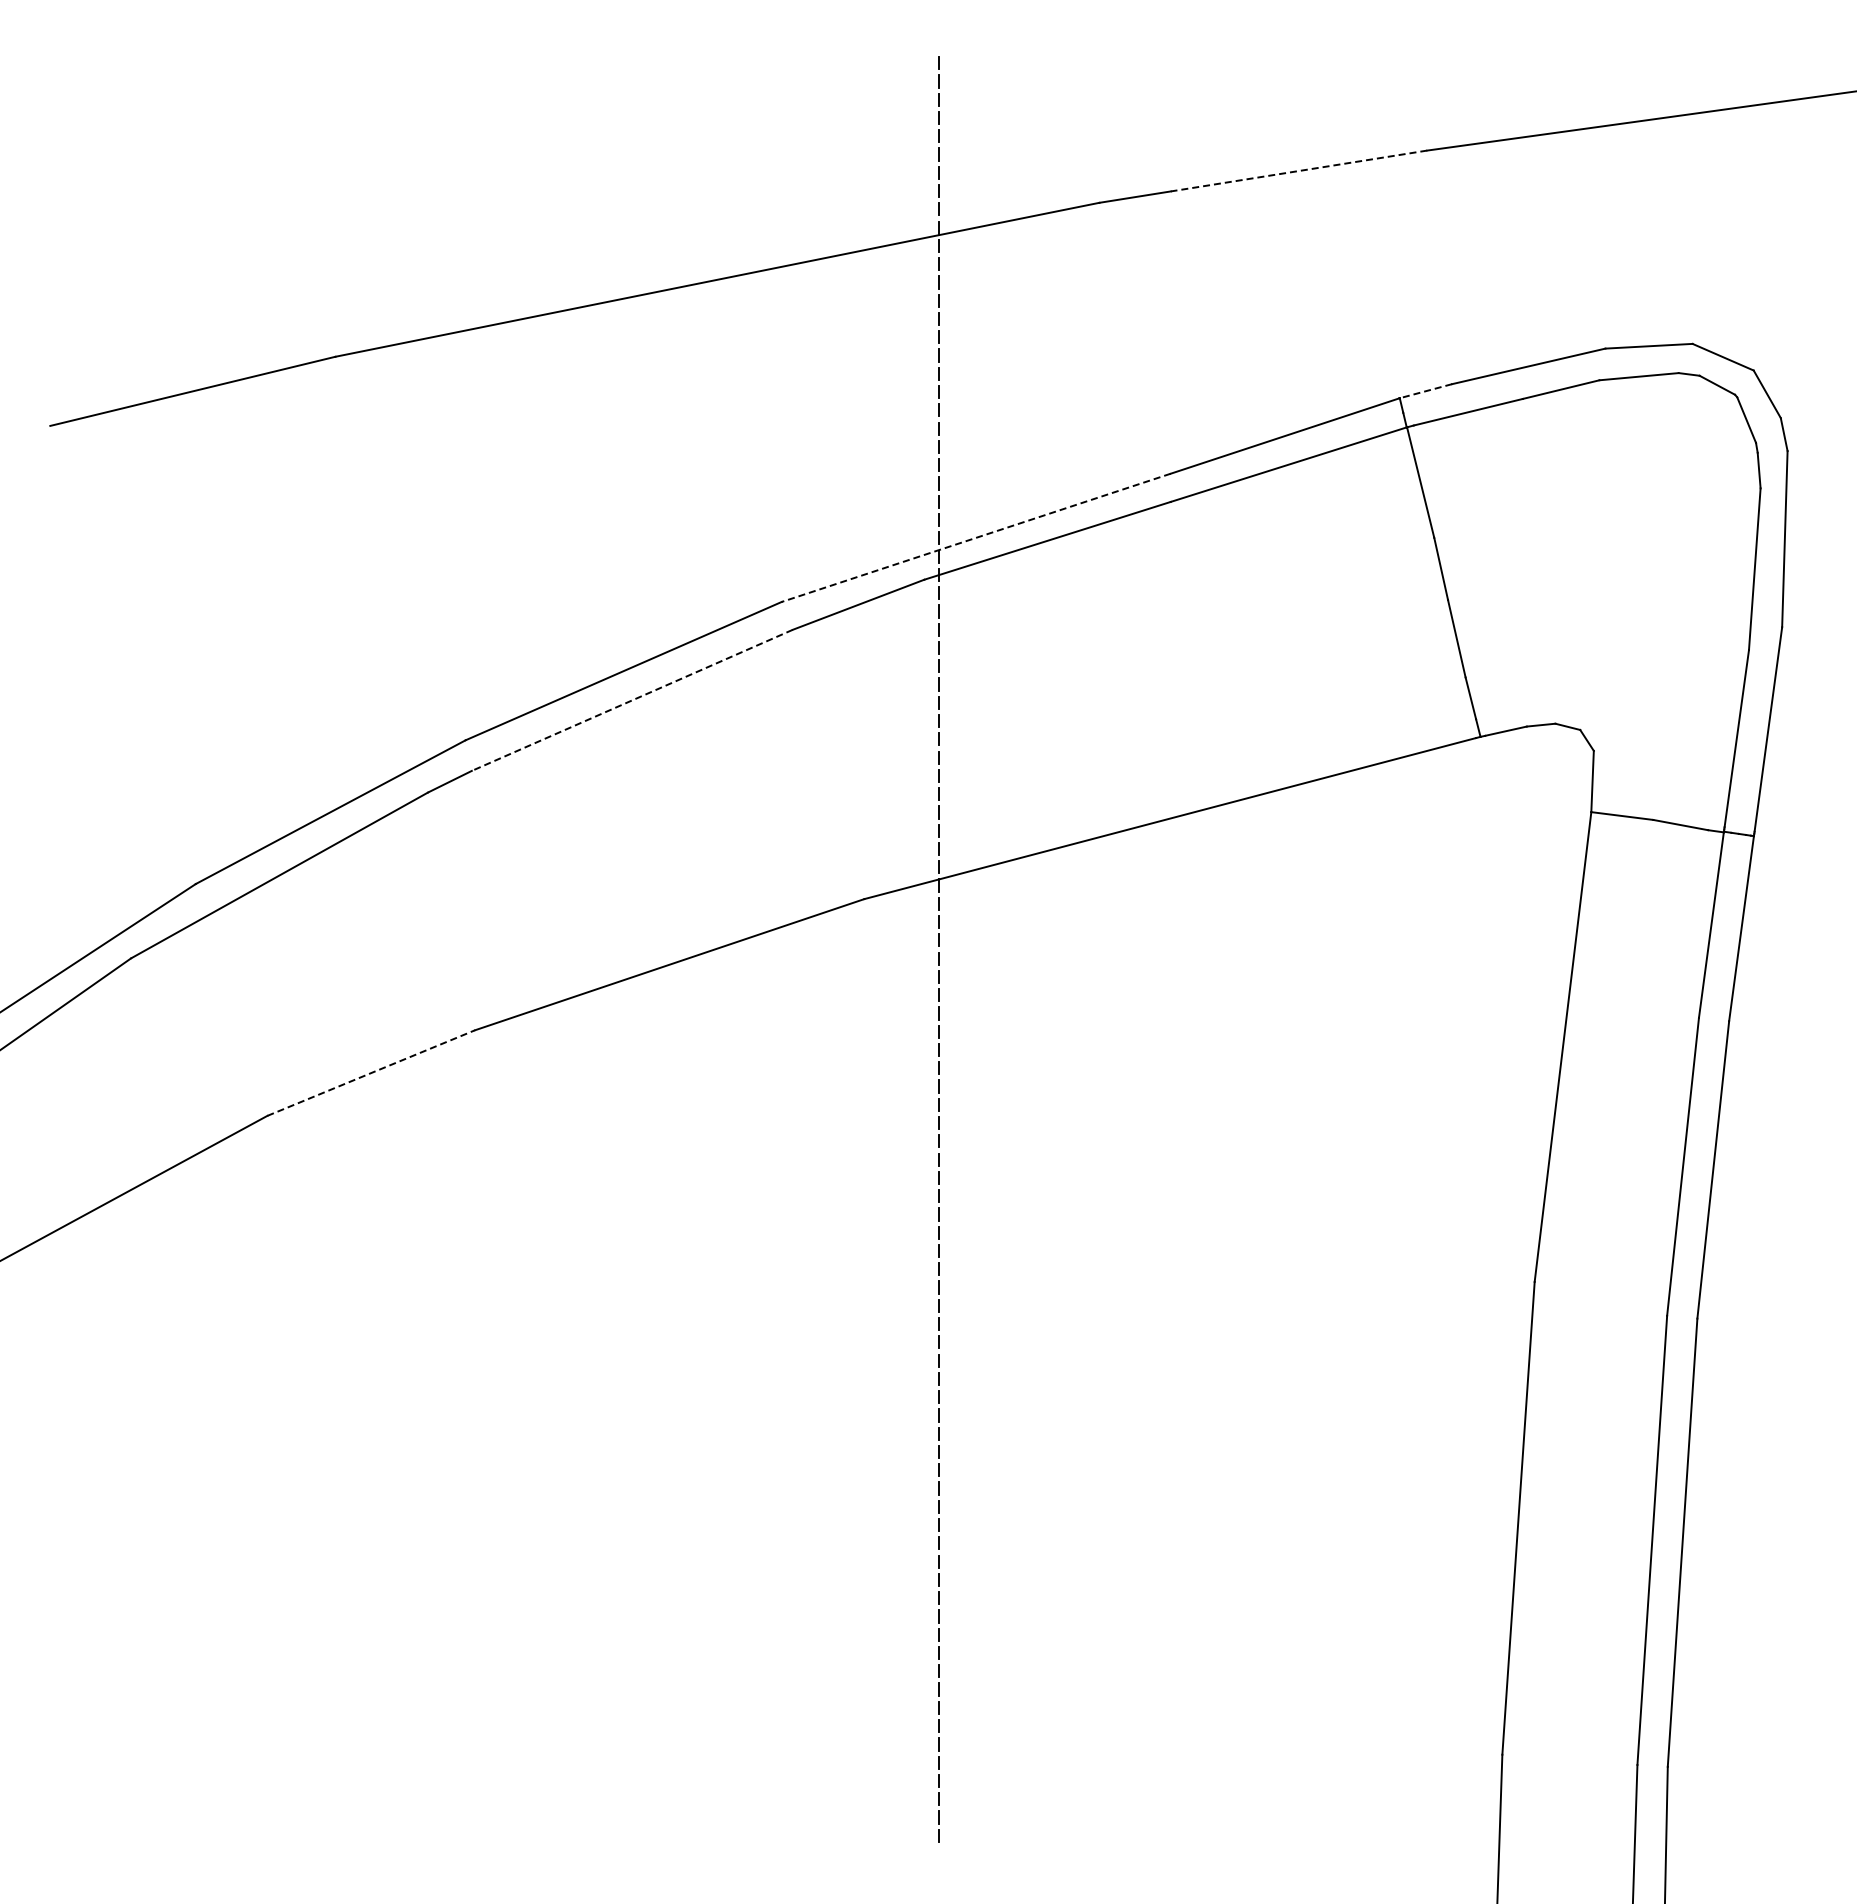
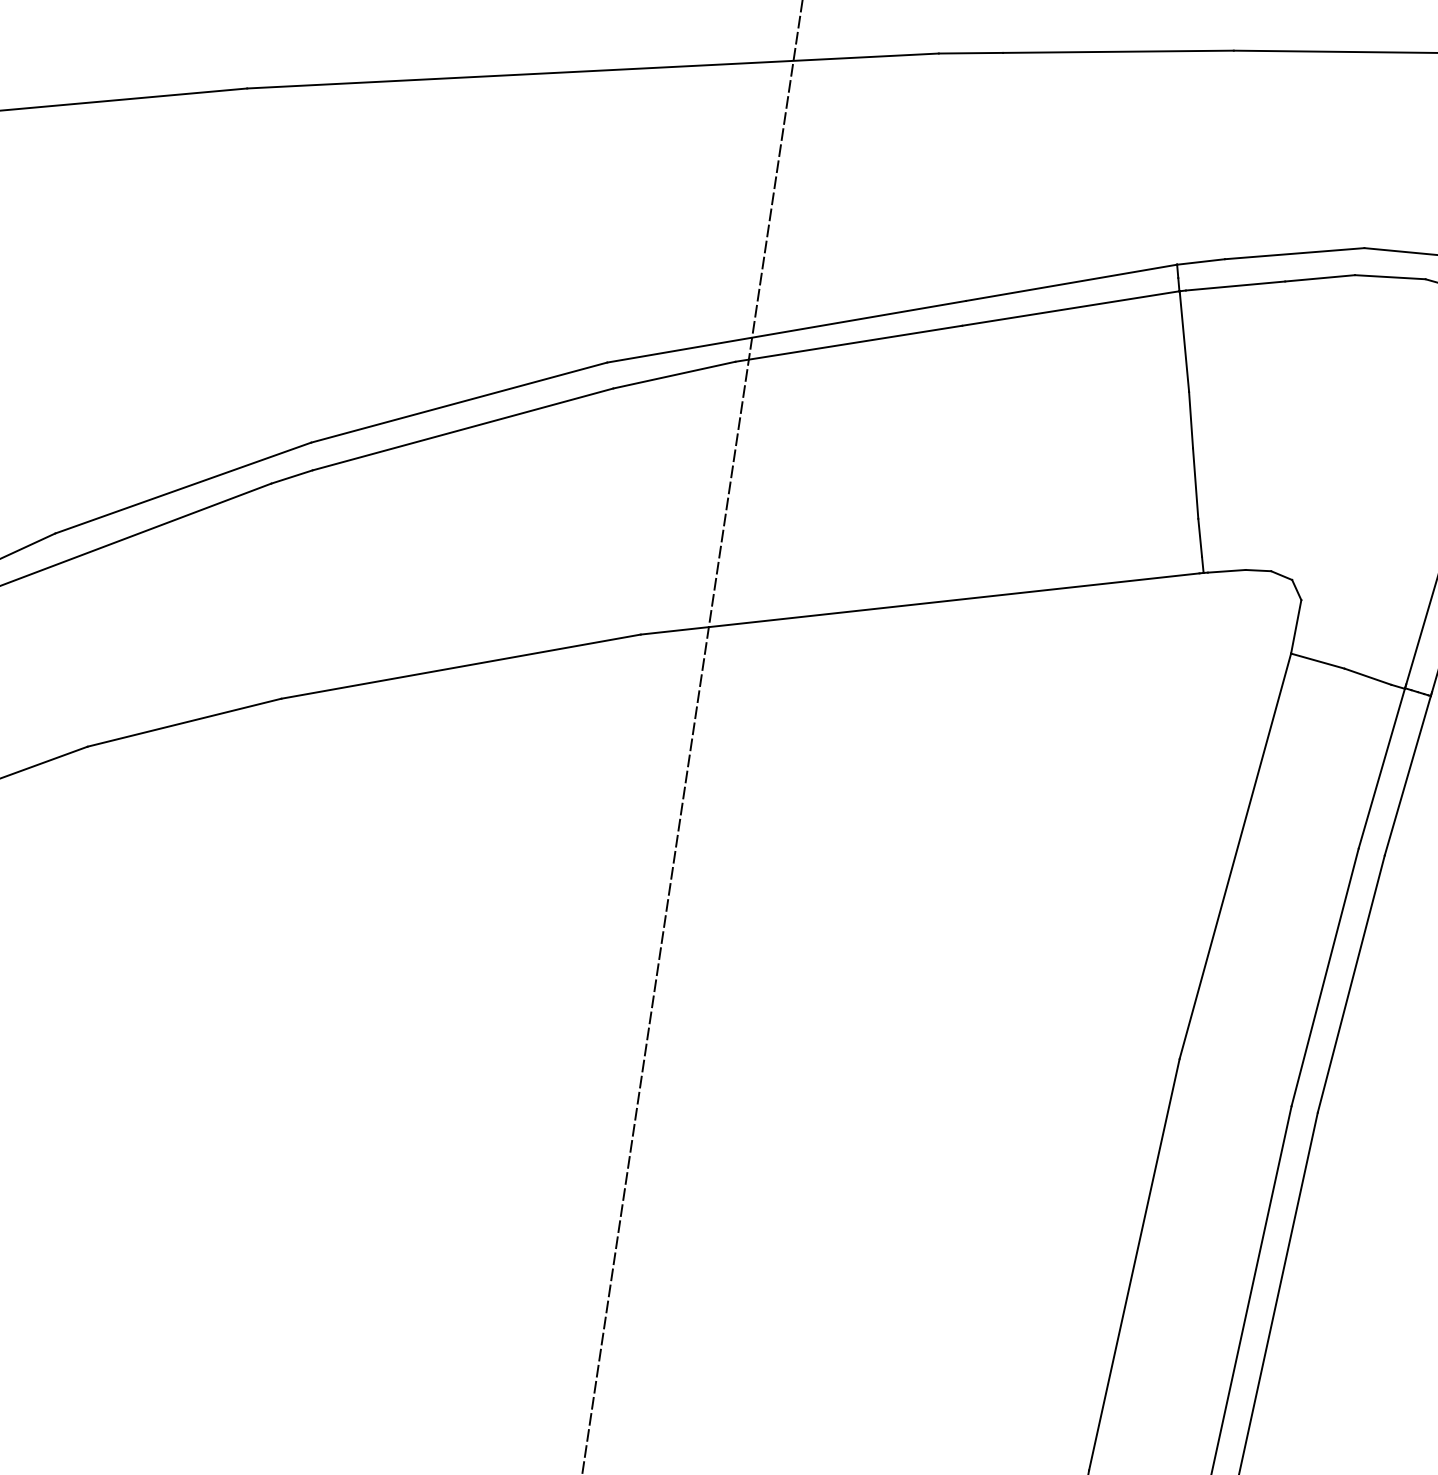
line: (1299, 171) -> (1118, 52), dashed -> solid
line: (1425, 391) -> (1200, 262), dashed -> solid
line: (976, 537) -> (786, 331), dashed -> solid
line: (631, 700) -> (462, 429), dashed -> solid
line: (371, 1072) -> (184, 722), dashed -> solid

